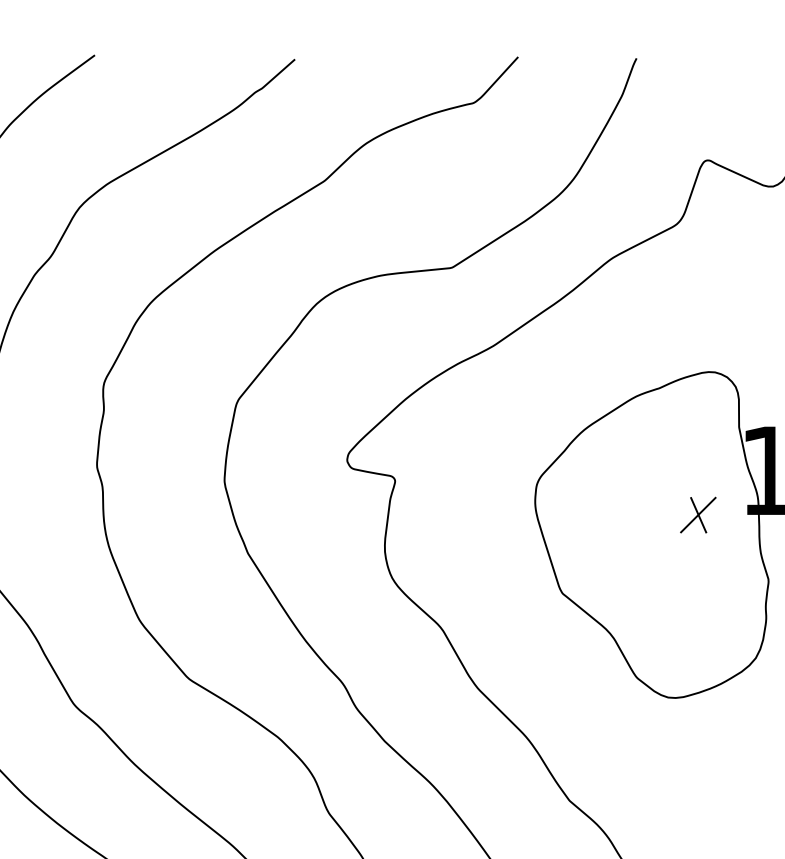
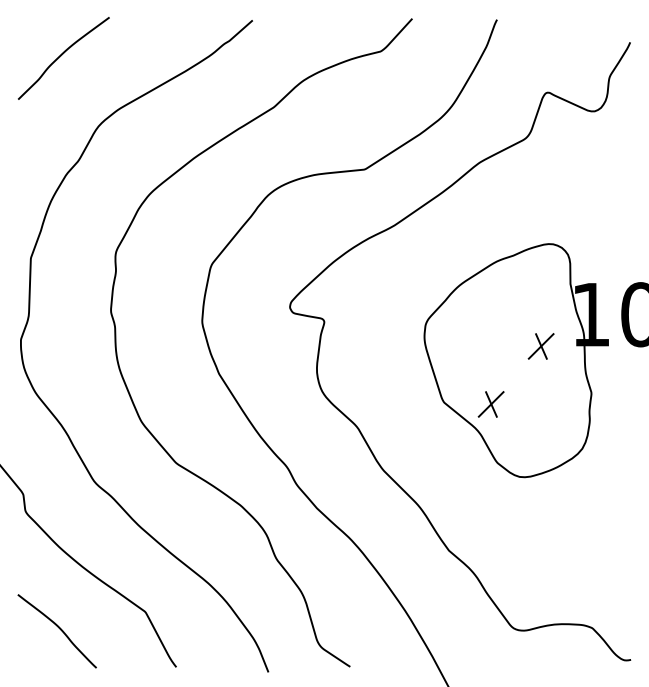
part: (627, 596) -> (490, 404), added

